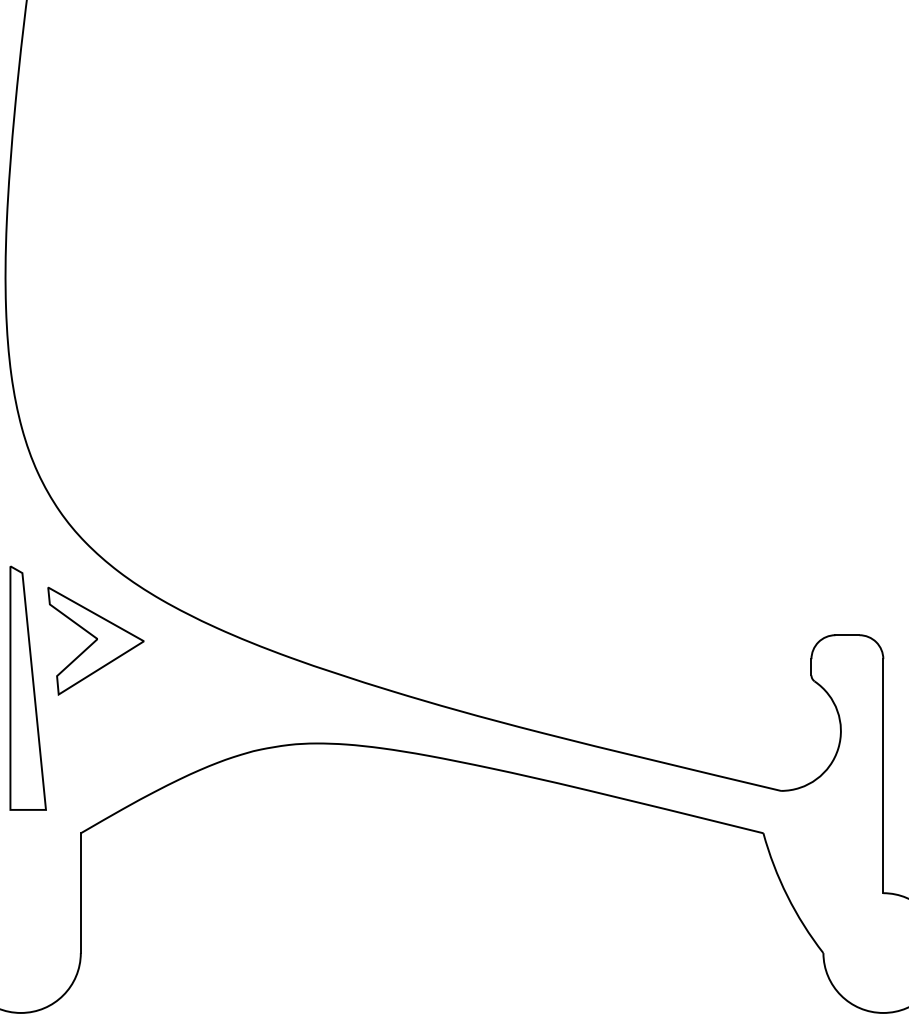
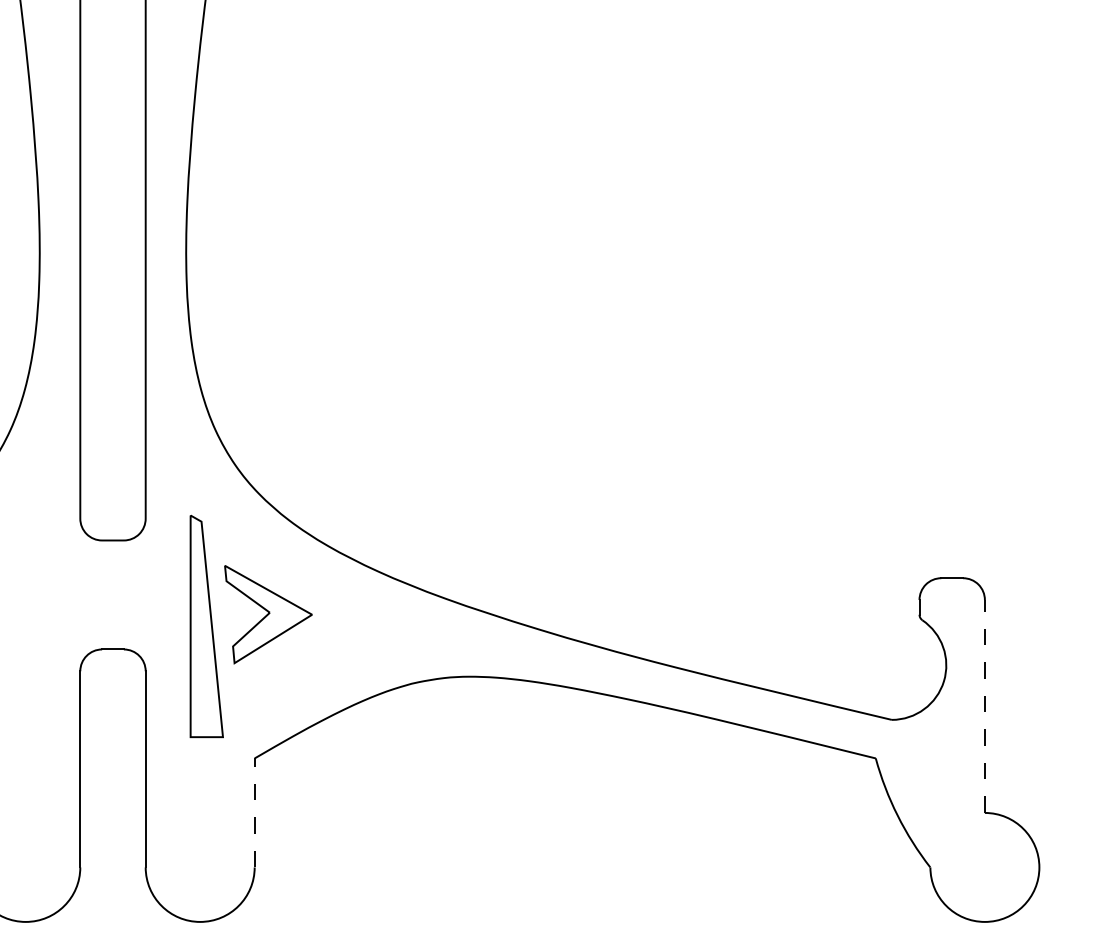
part: (96, 641) -> (268, 614), moved
line: (882, 775) -> (984, 705), solid -> dashed
line: (80, 892) -> (254, 812), solid -> dashed

